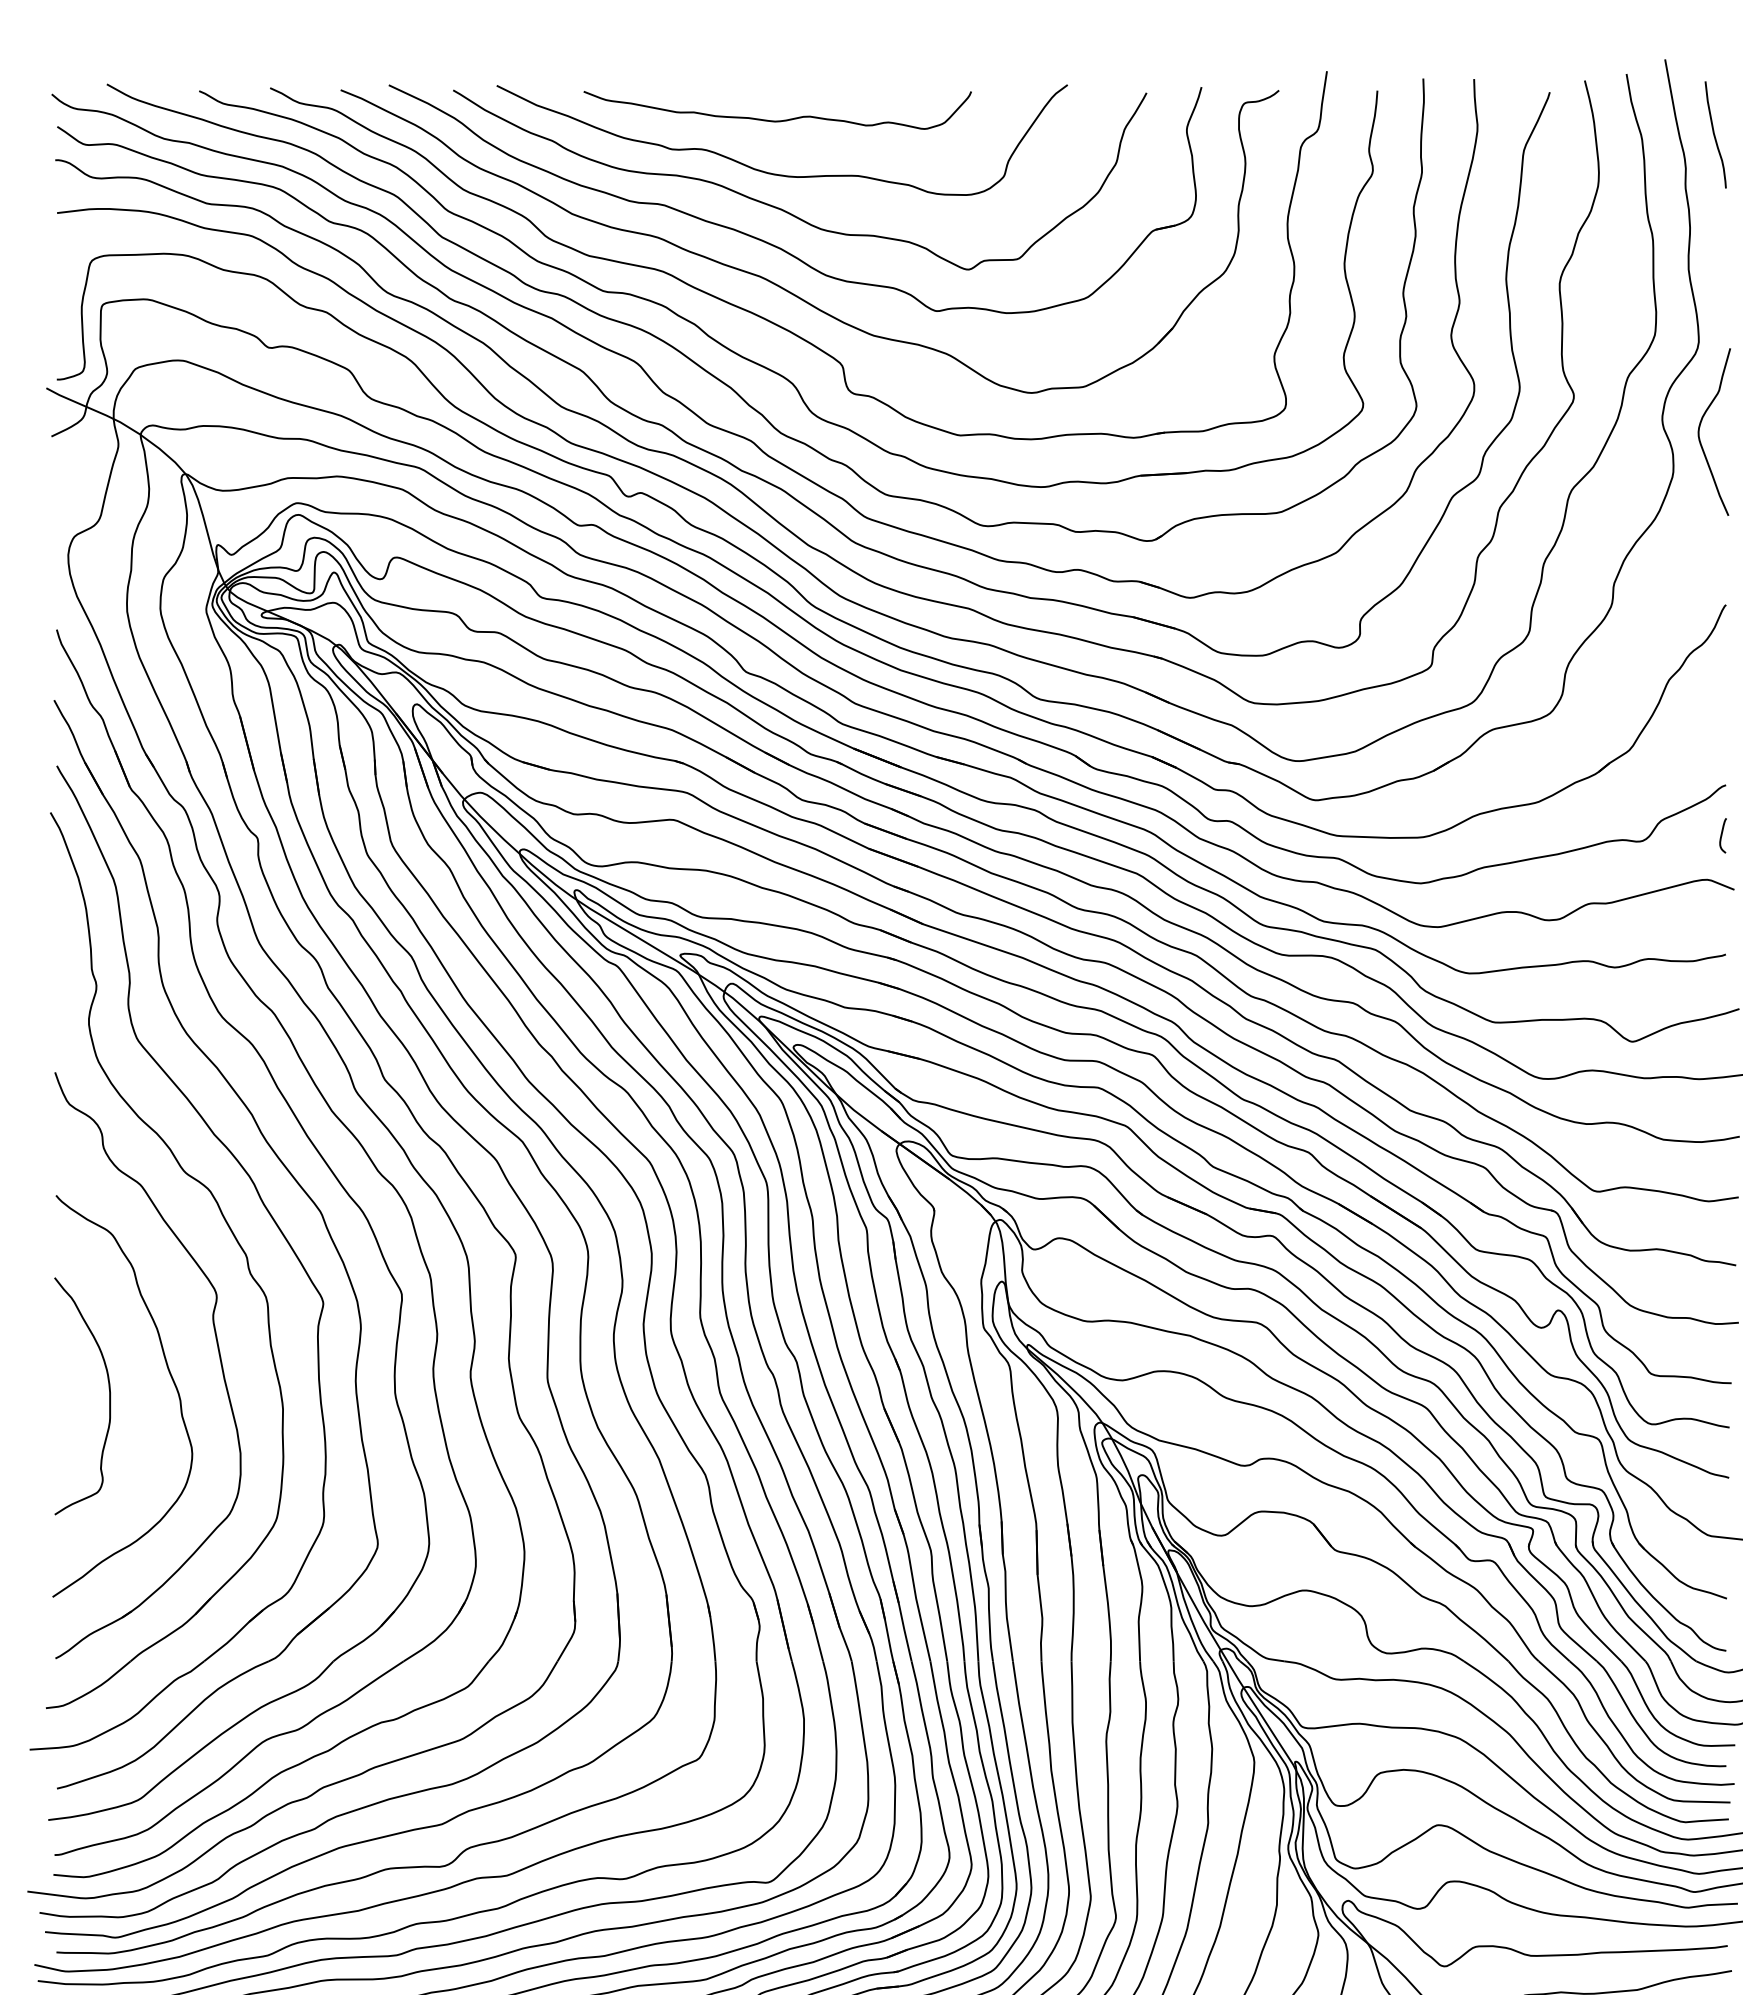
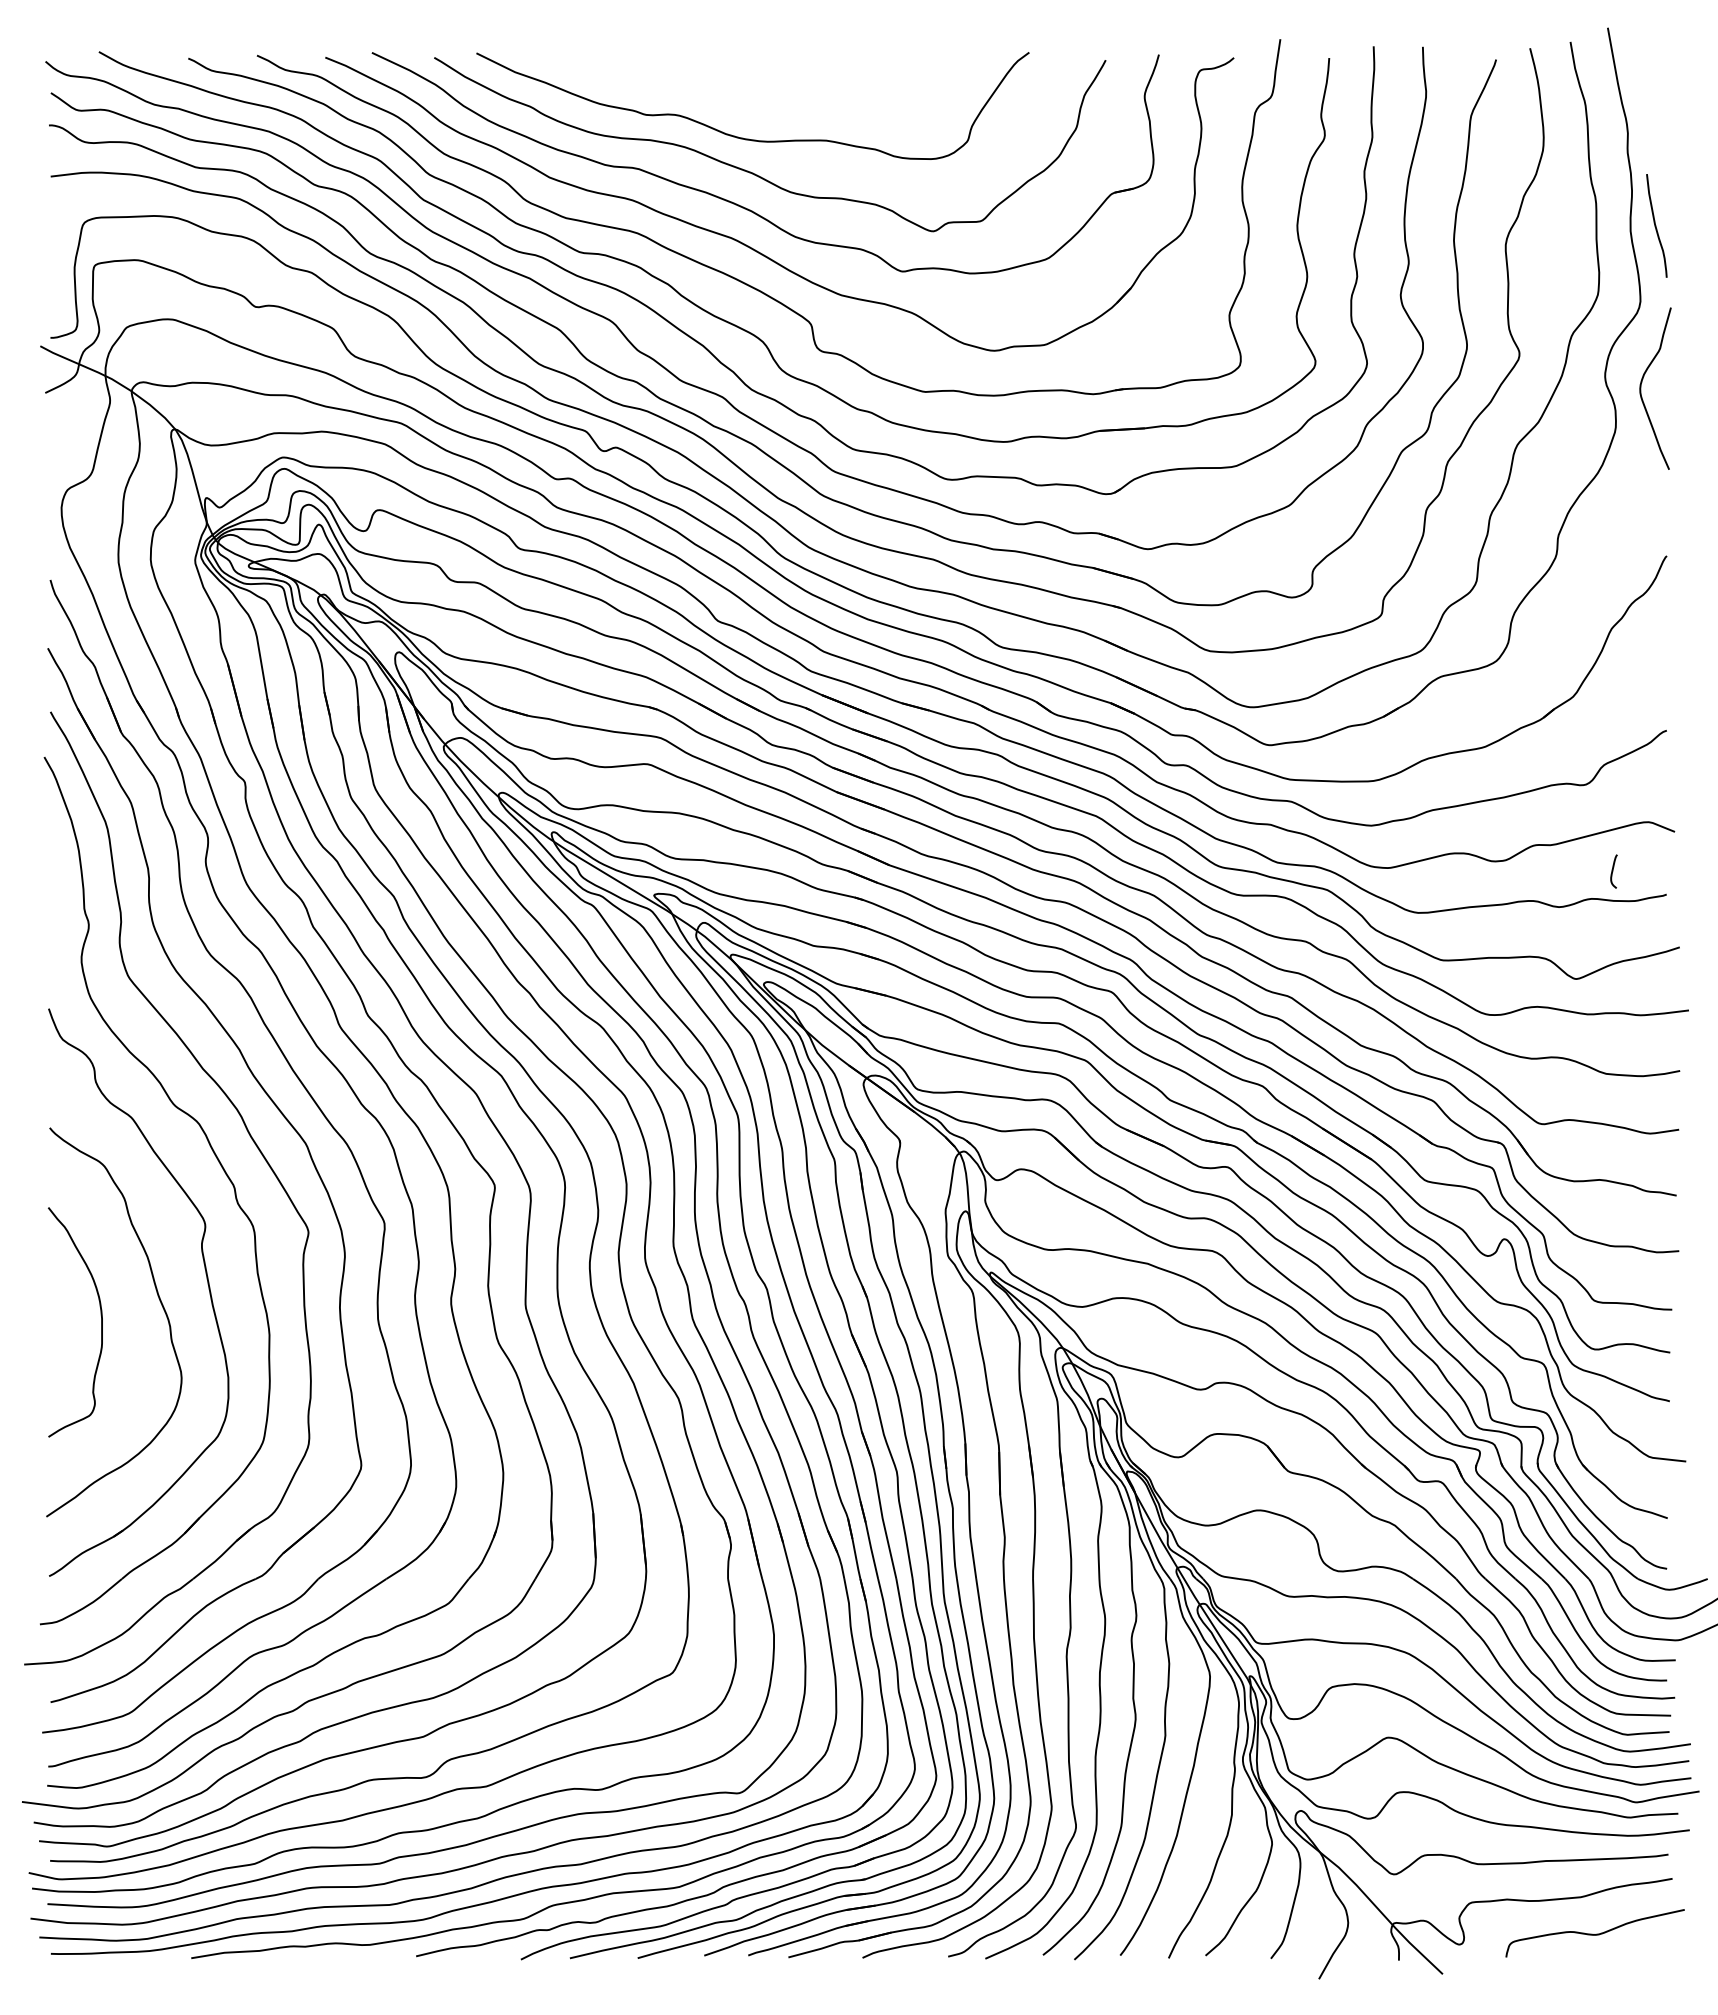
curve: (778, 120) -> (749, 86), removed
curve: (1715, 134) -> (1656, 225), moved
curve: (1722, 835) -> (1613, 871), moved

